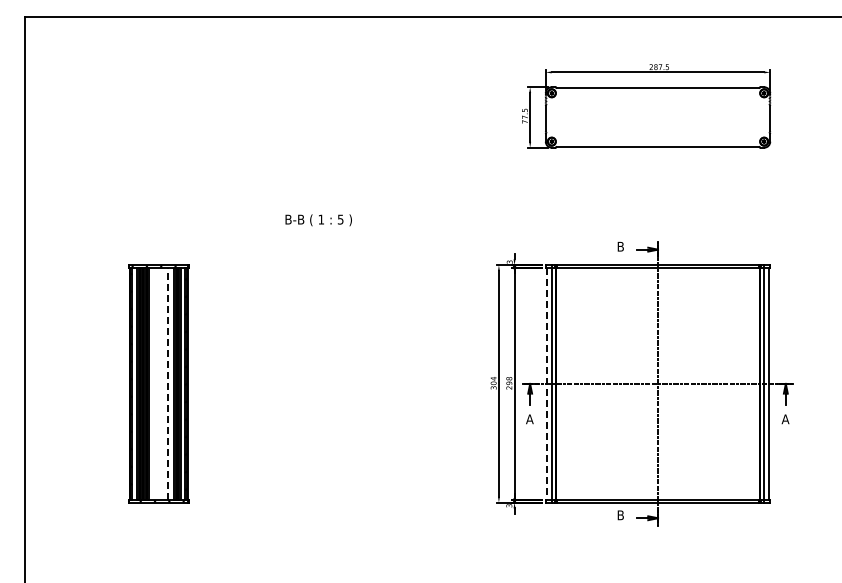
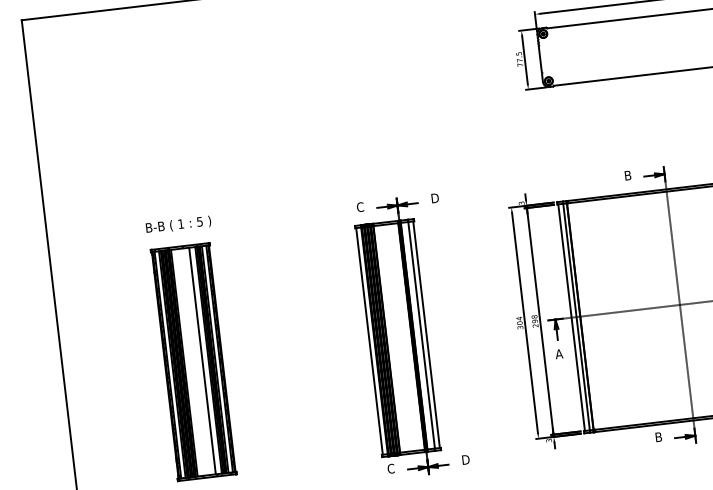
text: (318, 220) -> (178, 225), moved
line: (167, 383) -> (202, 360), dashed -> solid
part: (381, 383) -> (410, 336), added
line: (546, 384) -> (571, 318), dashed -> solid

